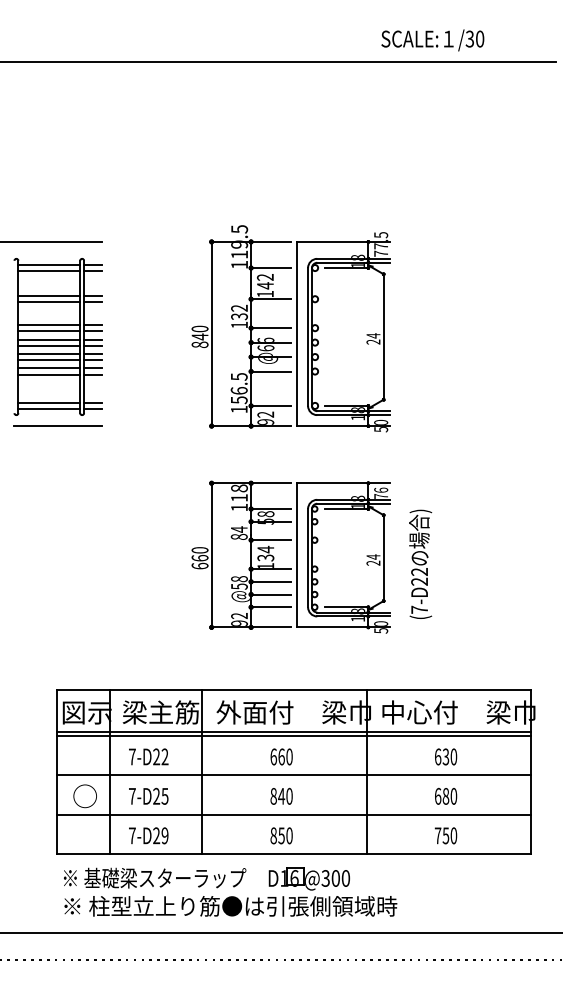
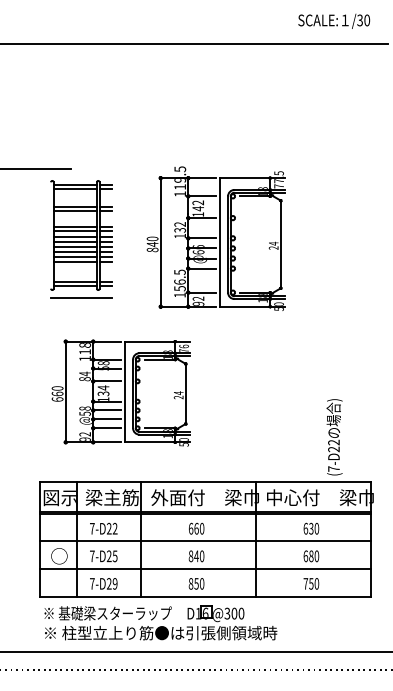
text: (433, 40) -> (334, 21), moved
part: (290, 328) -> (215, 238), moved
part: (58, 342) -> (81, 239), moved
part: (290, 556) -> (120, 392), moved
text: (420, 564) -> (334, 437), moved

